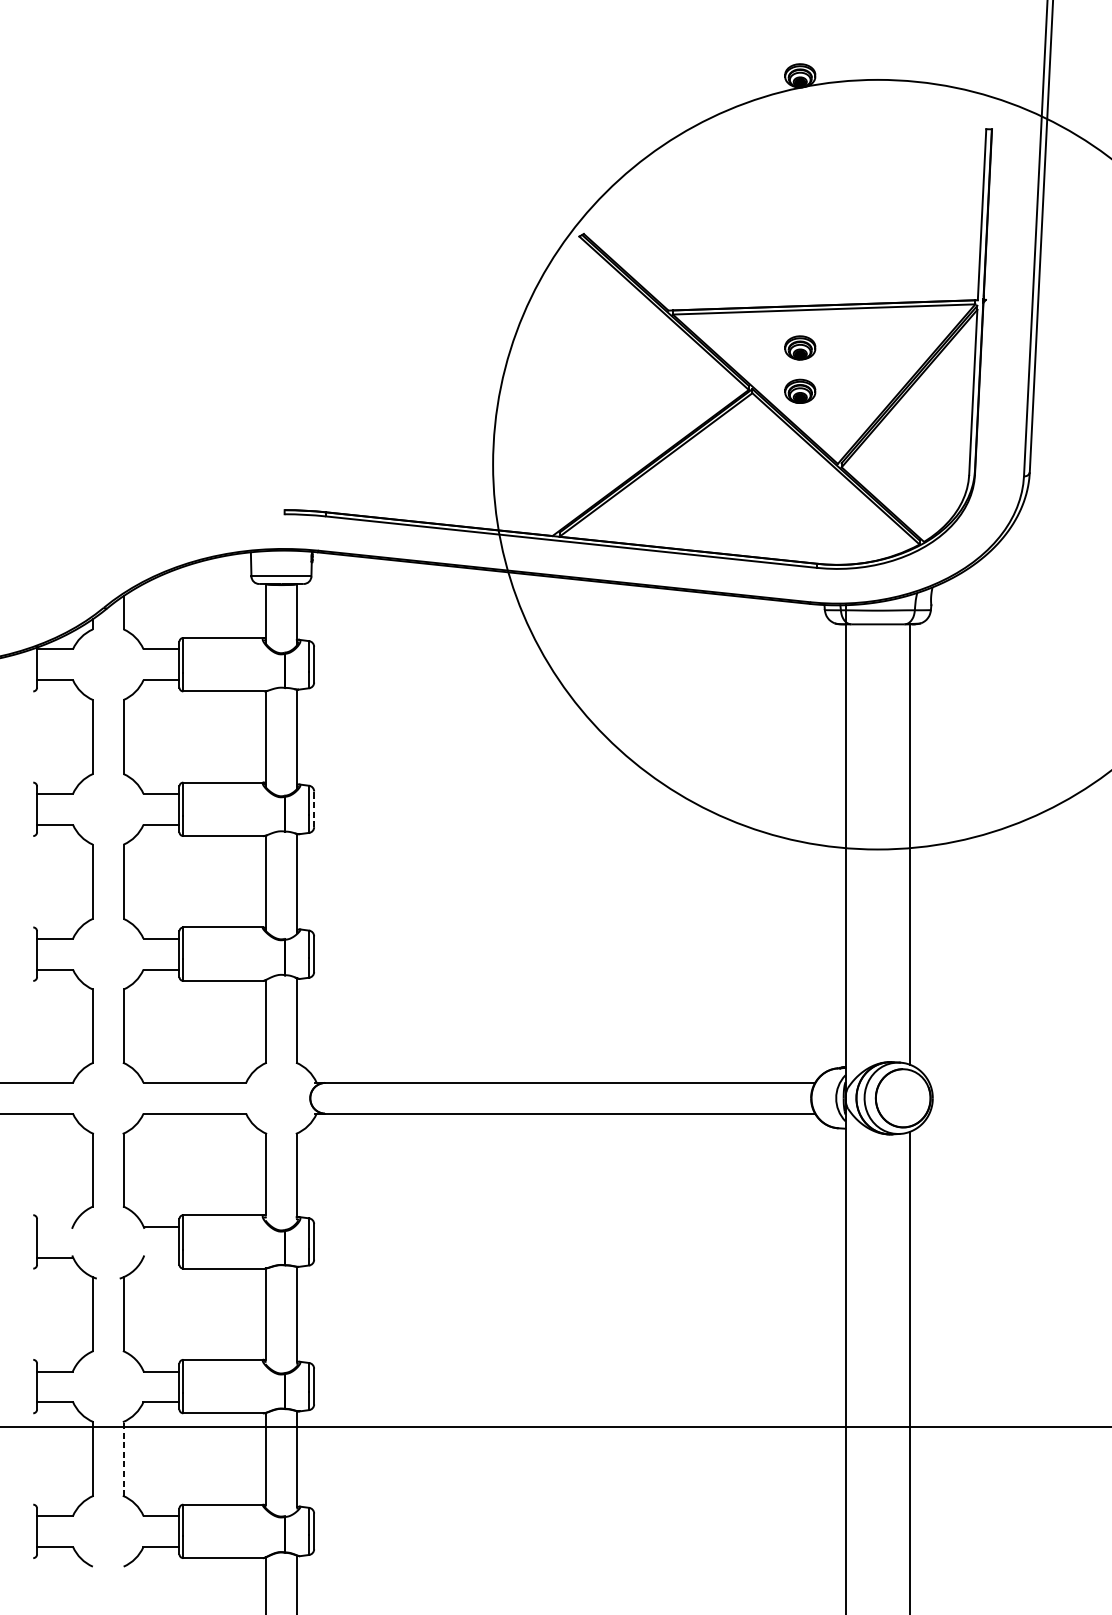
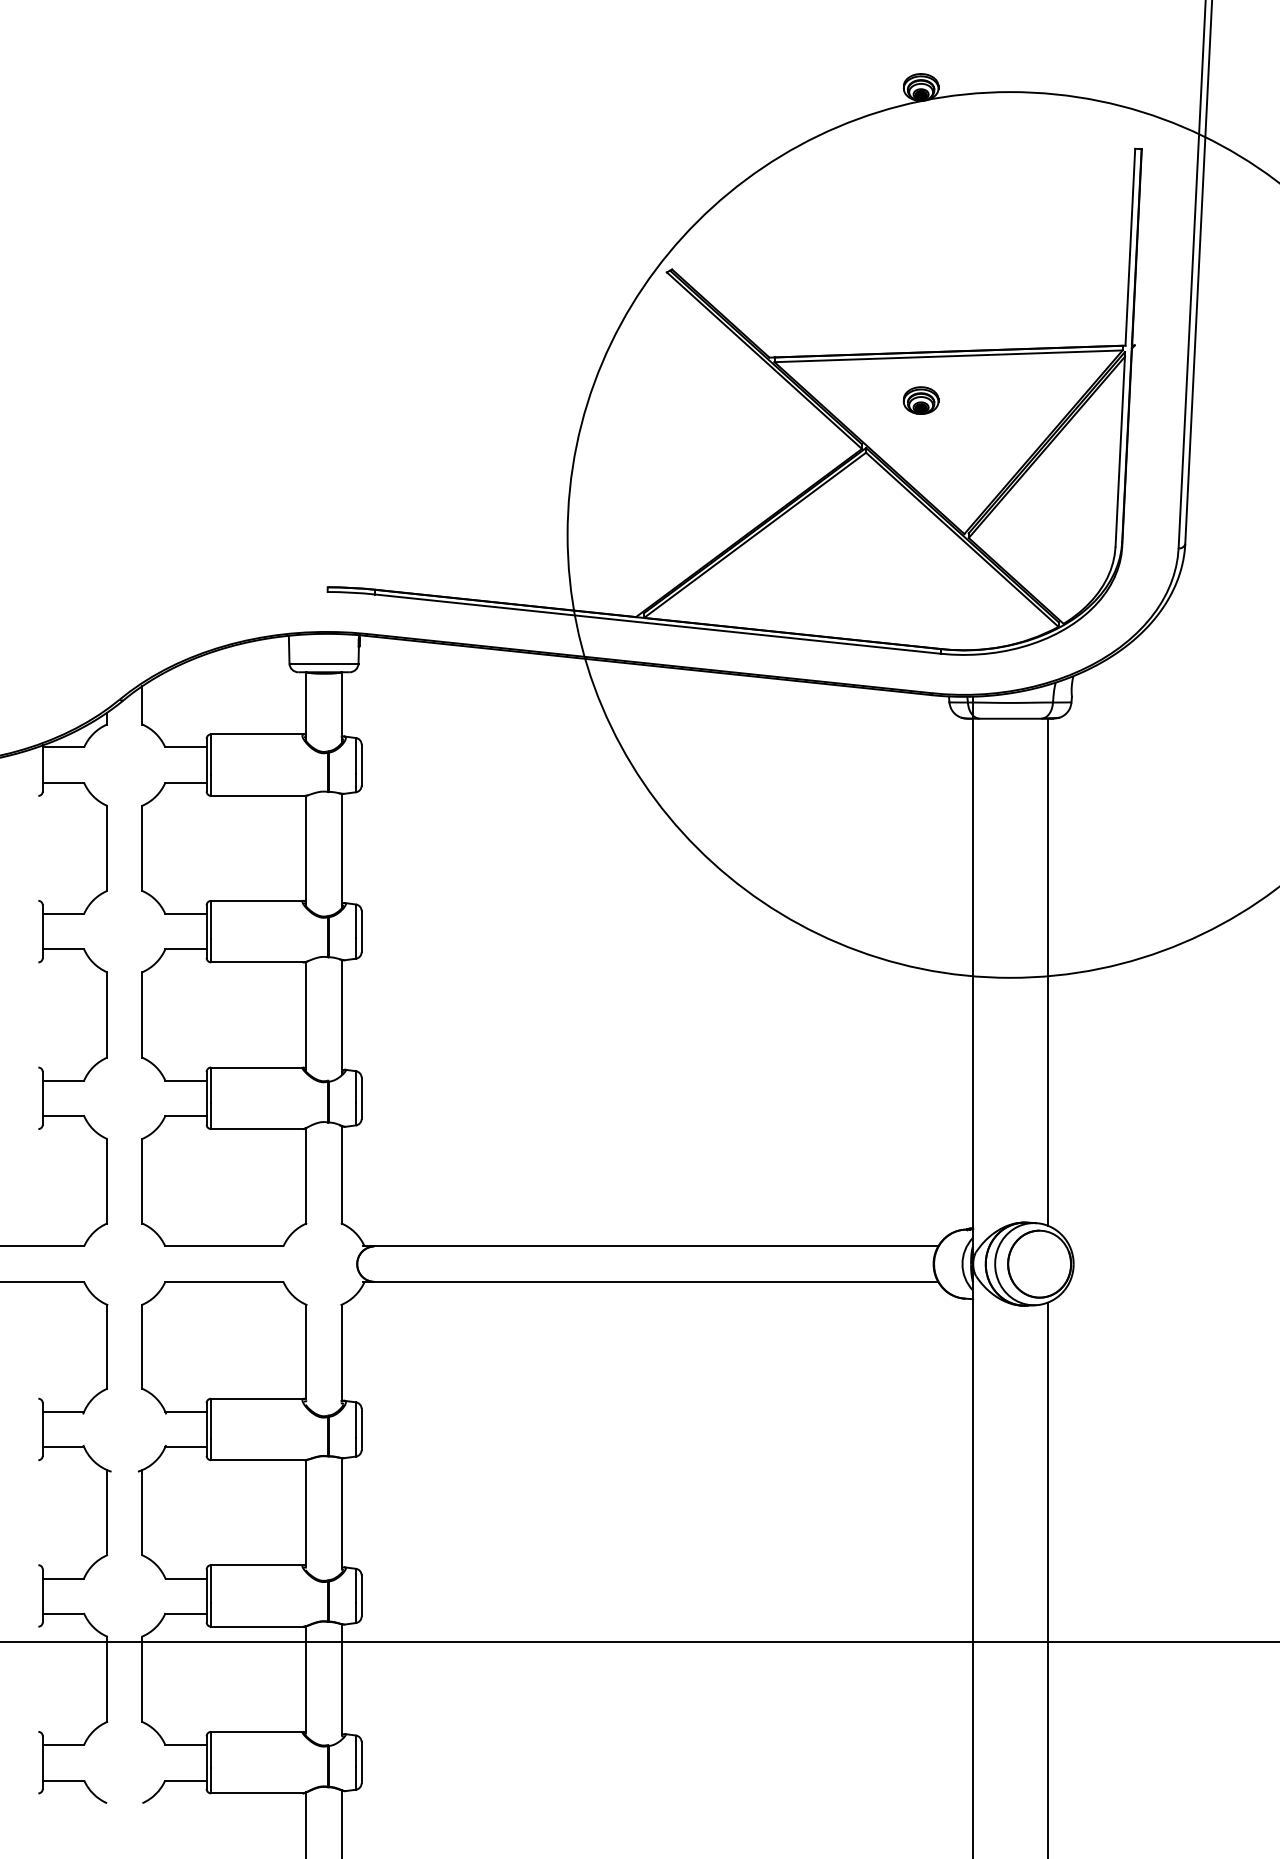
part: (799, 391) -> (920, 450), removed
line: (314, 809) -> (361, 931), dashed -> solid
line: (55, 1227) -> (63, 1412), added
line: (161, 1257) -> (185, 1447), added
line: (123, 1459) -> (142, 1679), dashed -> solid

